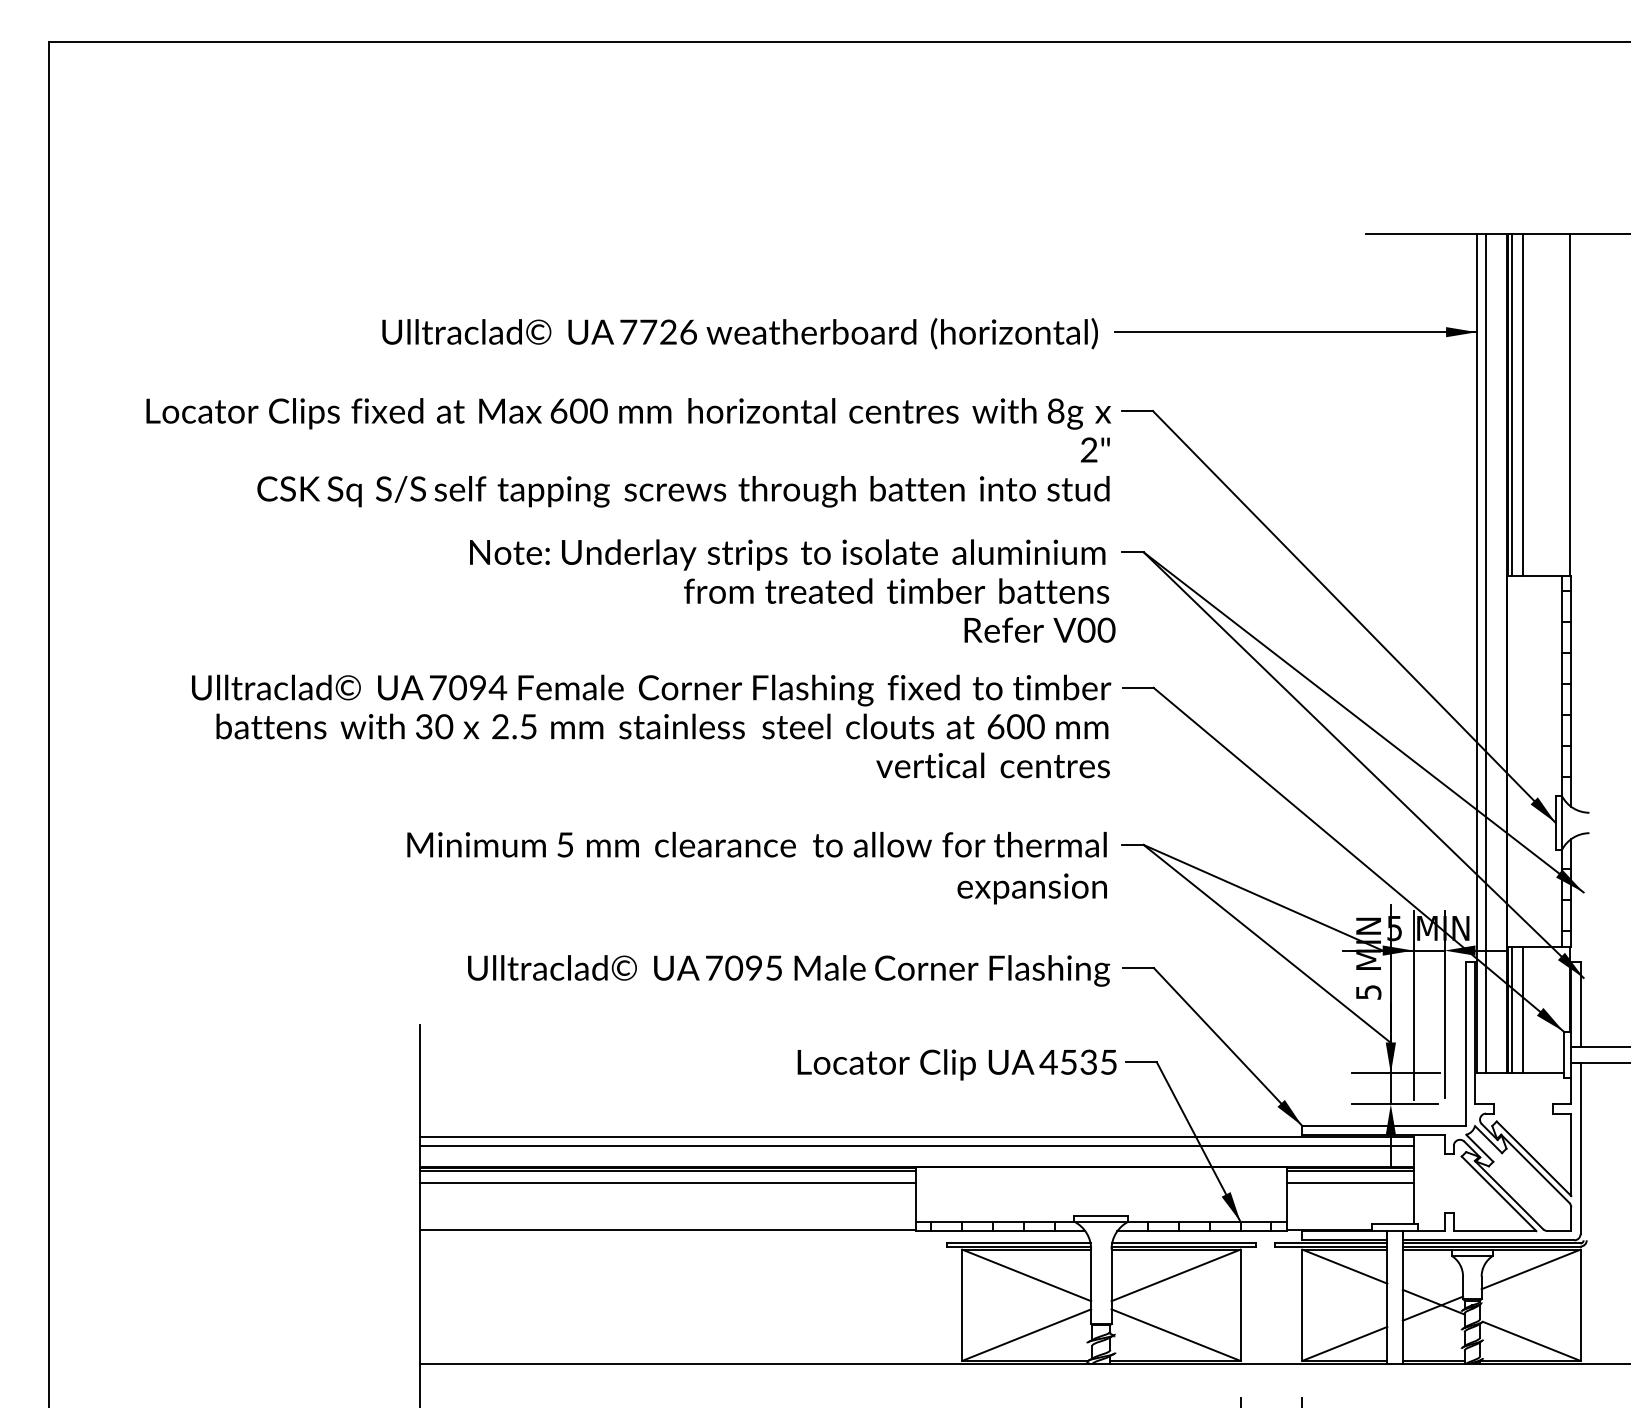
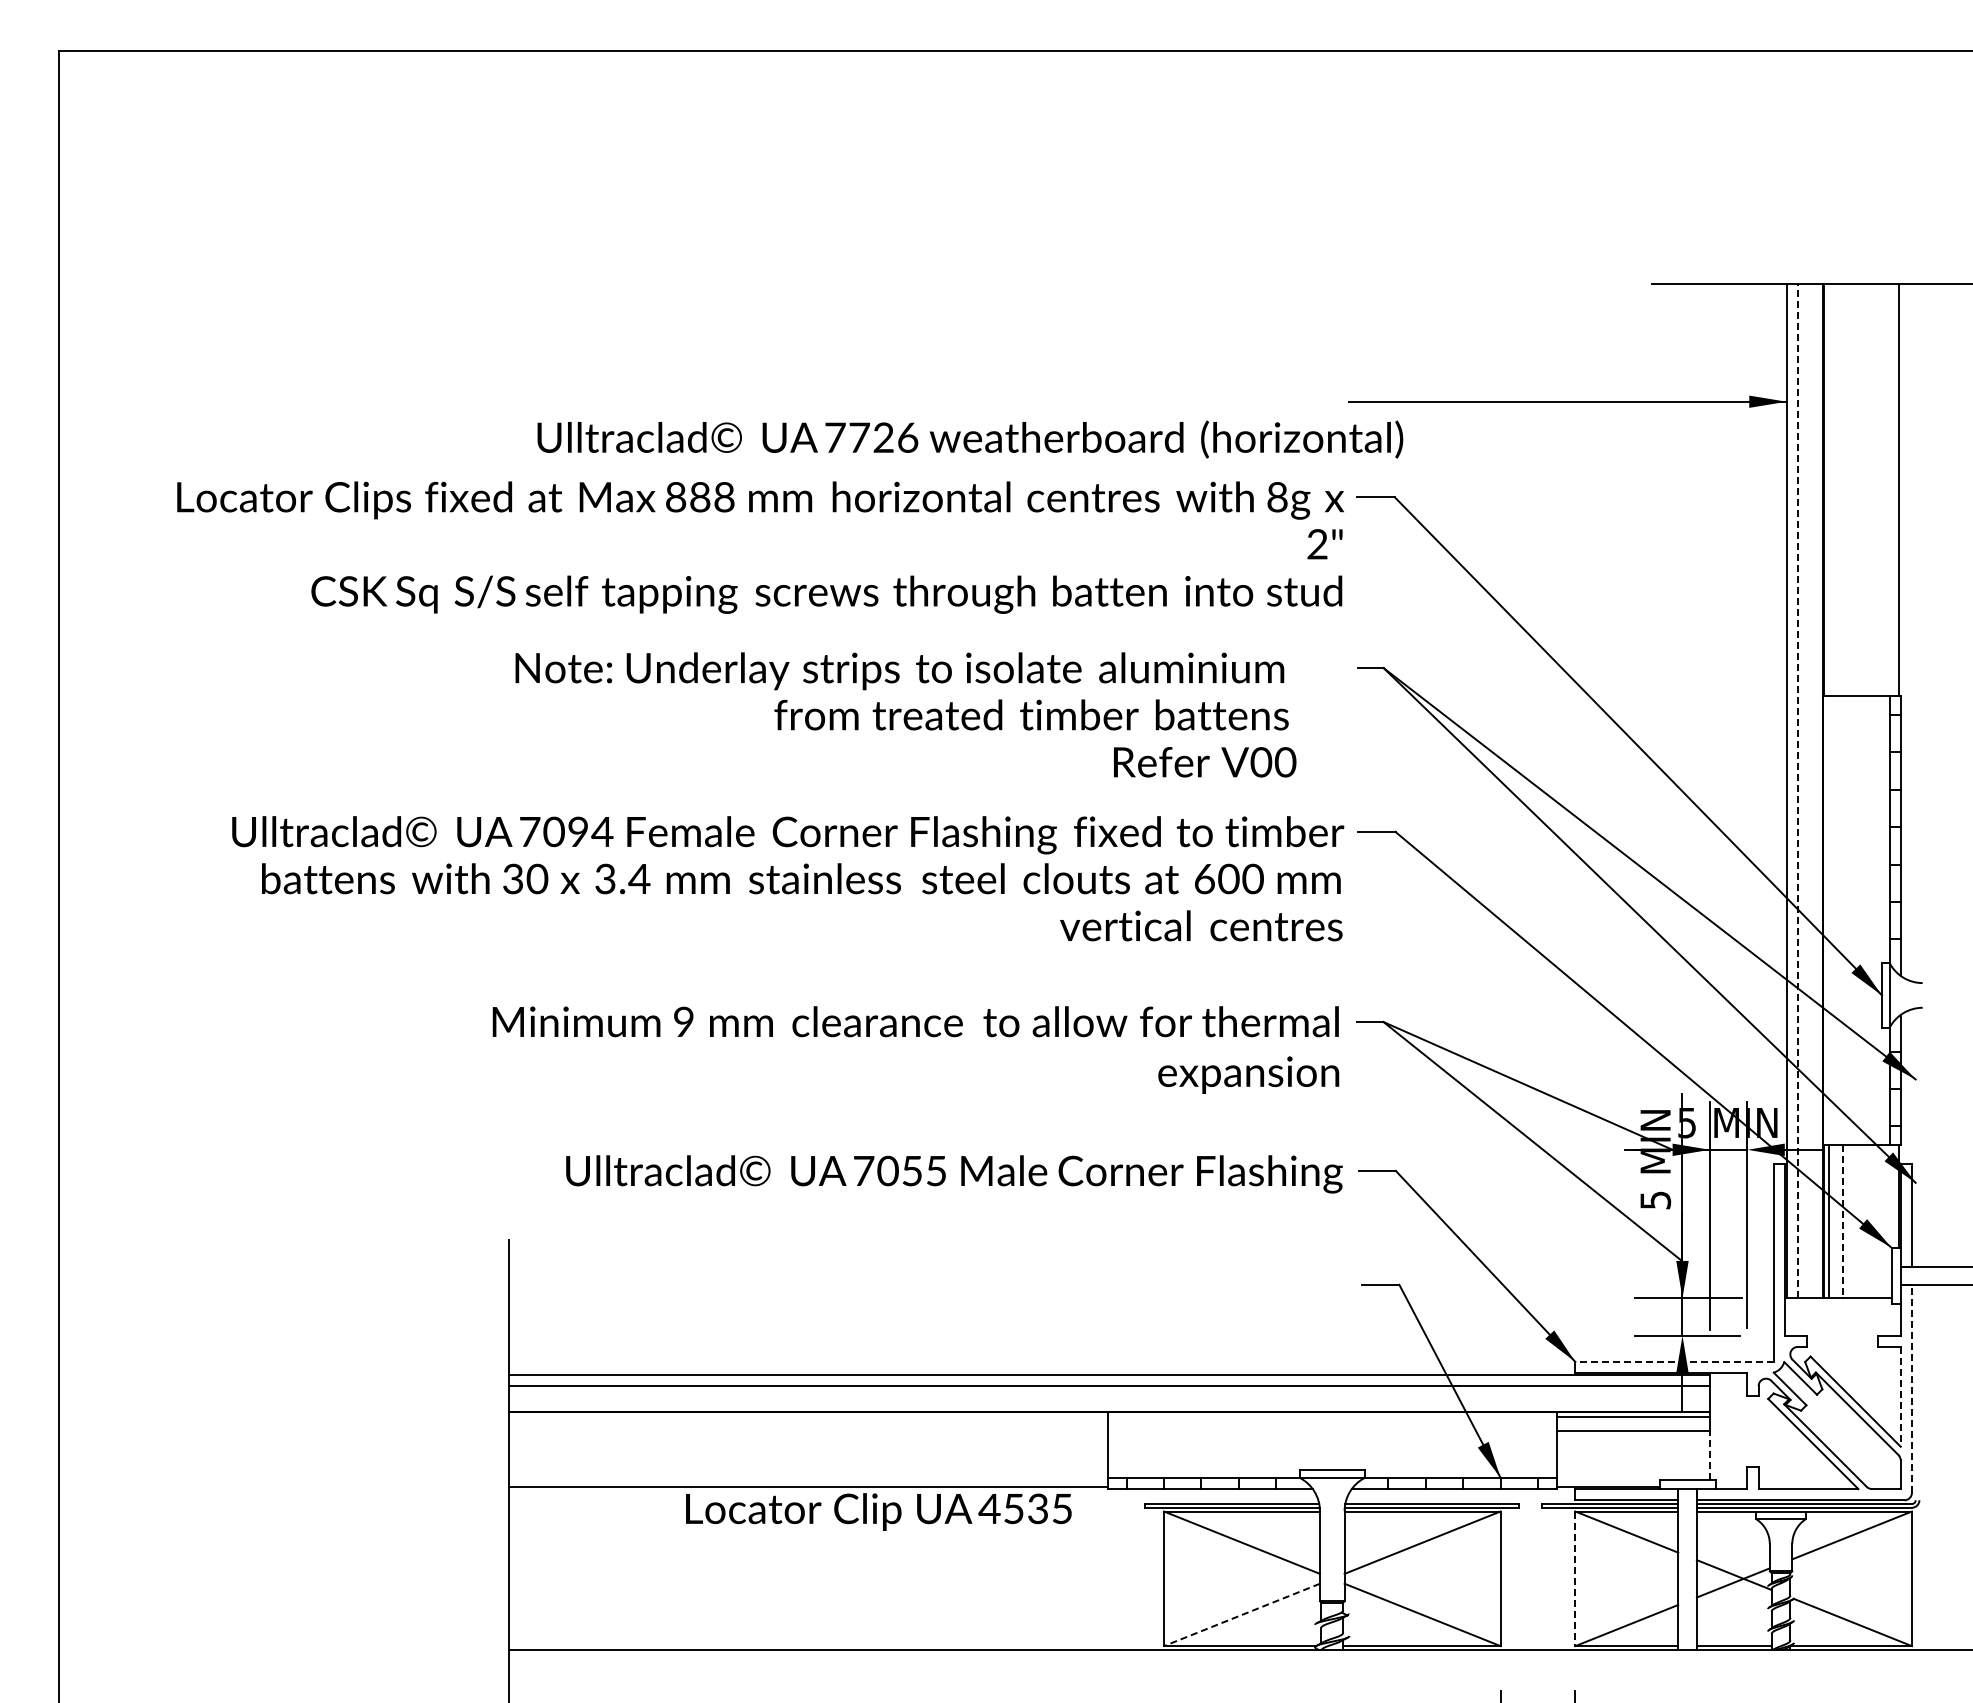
text: (740, 333) -> (970, 439), moved
line: (1511, 404) -> (1828, 489), removed
line: (1523, 404) -> (1842, 489), removed
text: (579, 411) -> (700, 497), 600 -> 888
text: (792, 590) -> (905, 714), moved
line: (1485, 653) -> (1797, 790), solid -> dashed
text: (514, 727) -> (622, 879), 2.5 -> 3.4
text: (565, 844) -> (683, 1021), 5 -> 9
text: (753, 967) -> (911, 1170), 7095 -> 7055
line: (1523, 1009) -> (1842, 1221), solid -> dashed
text: (956, 1064) -> (878, 1511), moved
line: (1383, 1125) -> (1673, 1361), solid -> dashed
line: (1580, 1148) -> (1911, 1389), solid -> dashed
line: (1571, 1154) -> (1900, 1396), solid -> dashed
line: (667, 1171) -> (807, 1416), removed
line: (667, 1183) -> (807, 1431), removed
line: (1414, 1203) -> (1710, 1455), solid -> dashed
line: (1302, 1305) -> (1575, 1579), solid -> dashed
line: (1026, 1334) -> (1241, 1614), solid -> dashed

